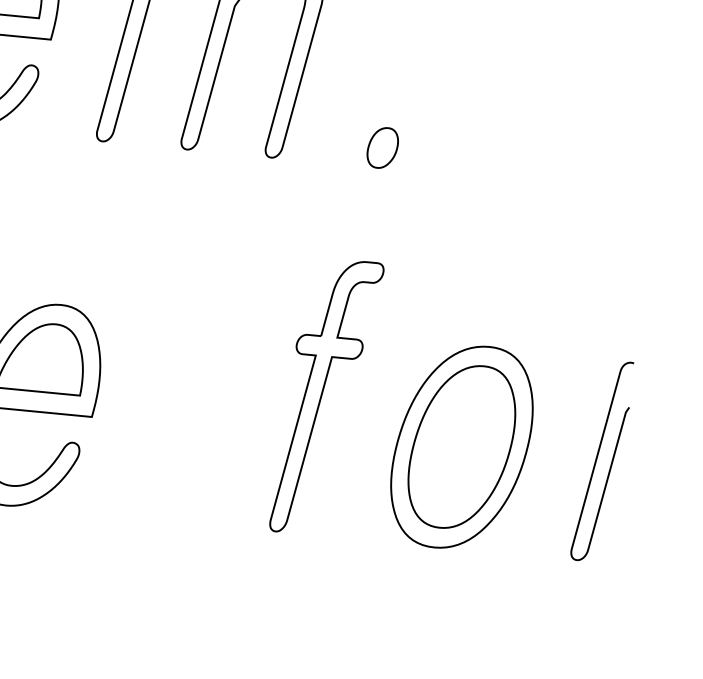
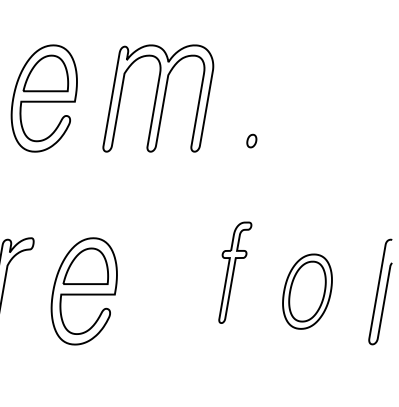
part: (382, 146) -> (251, 140), size x0.6
part: (327, 396) -> (235, 272), size x0.7
part: (461, 446) -> (307, 291), size x0.7

